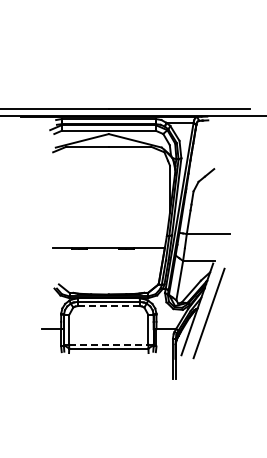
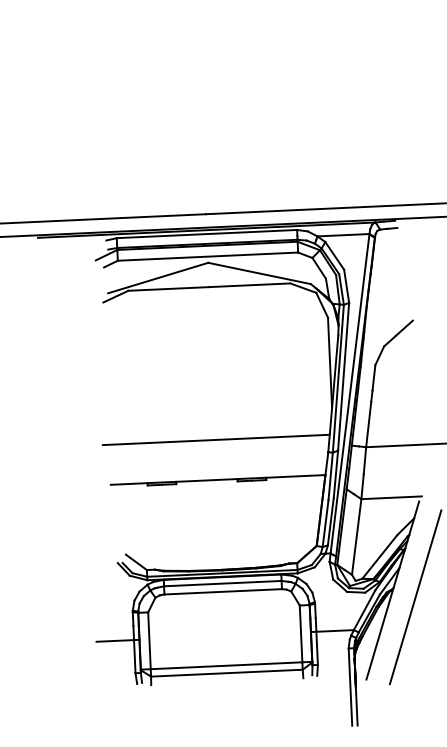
line: (108, 226) -> (215, 439), added
line: (108, 306) -> (222, 592), dashed -> solid
line: (108, 344) -> (225, 665), dashed -> solid

